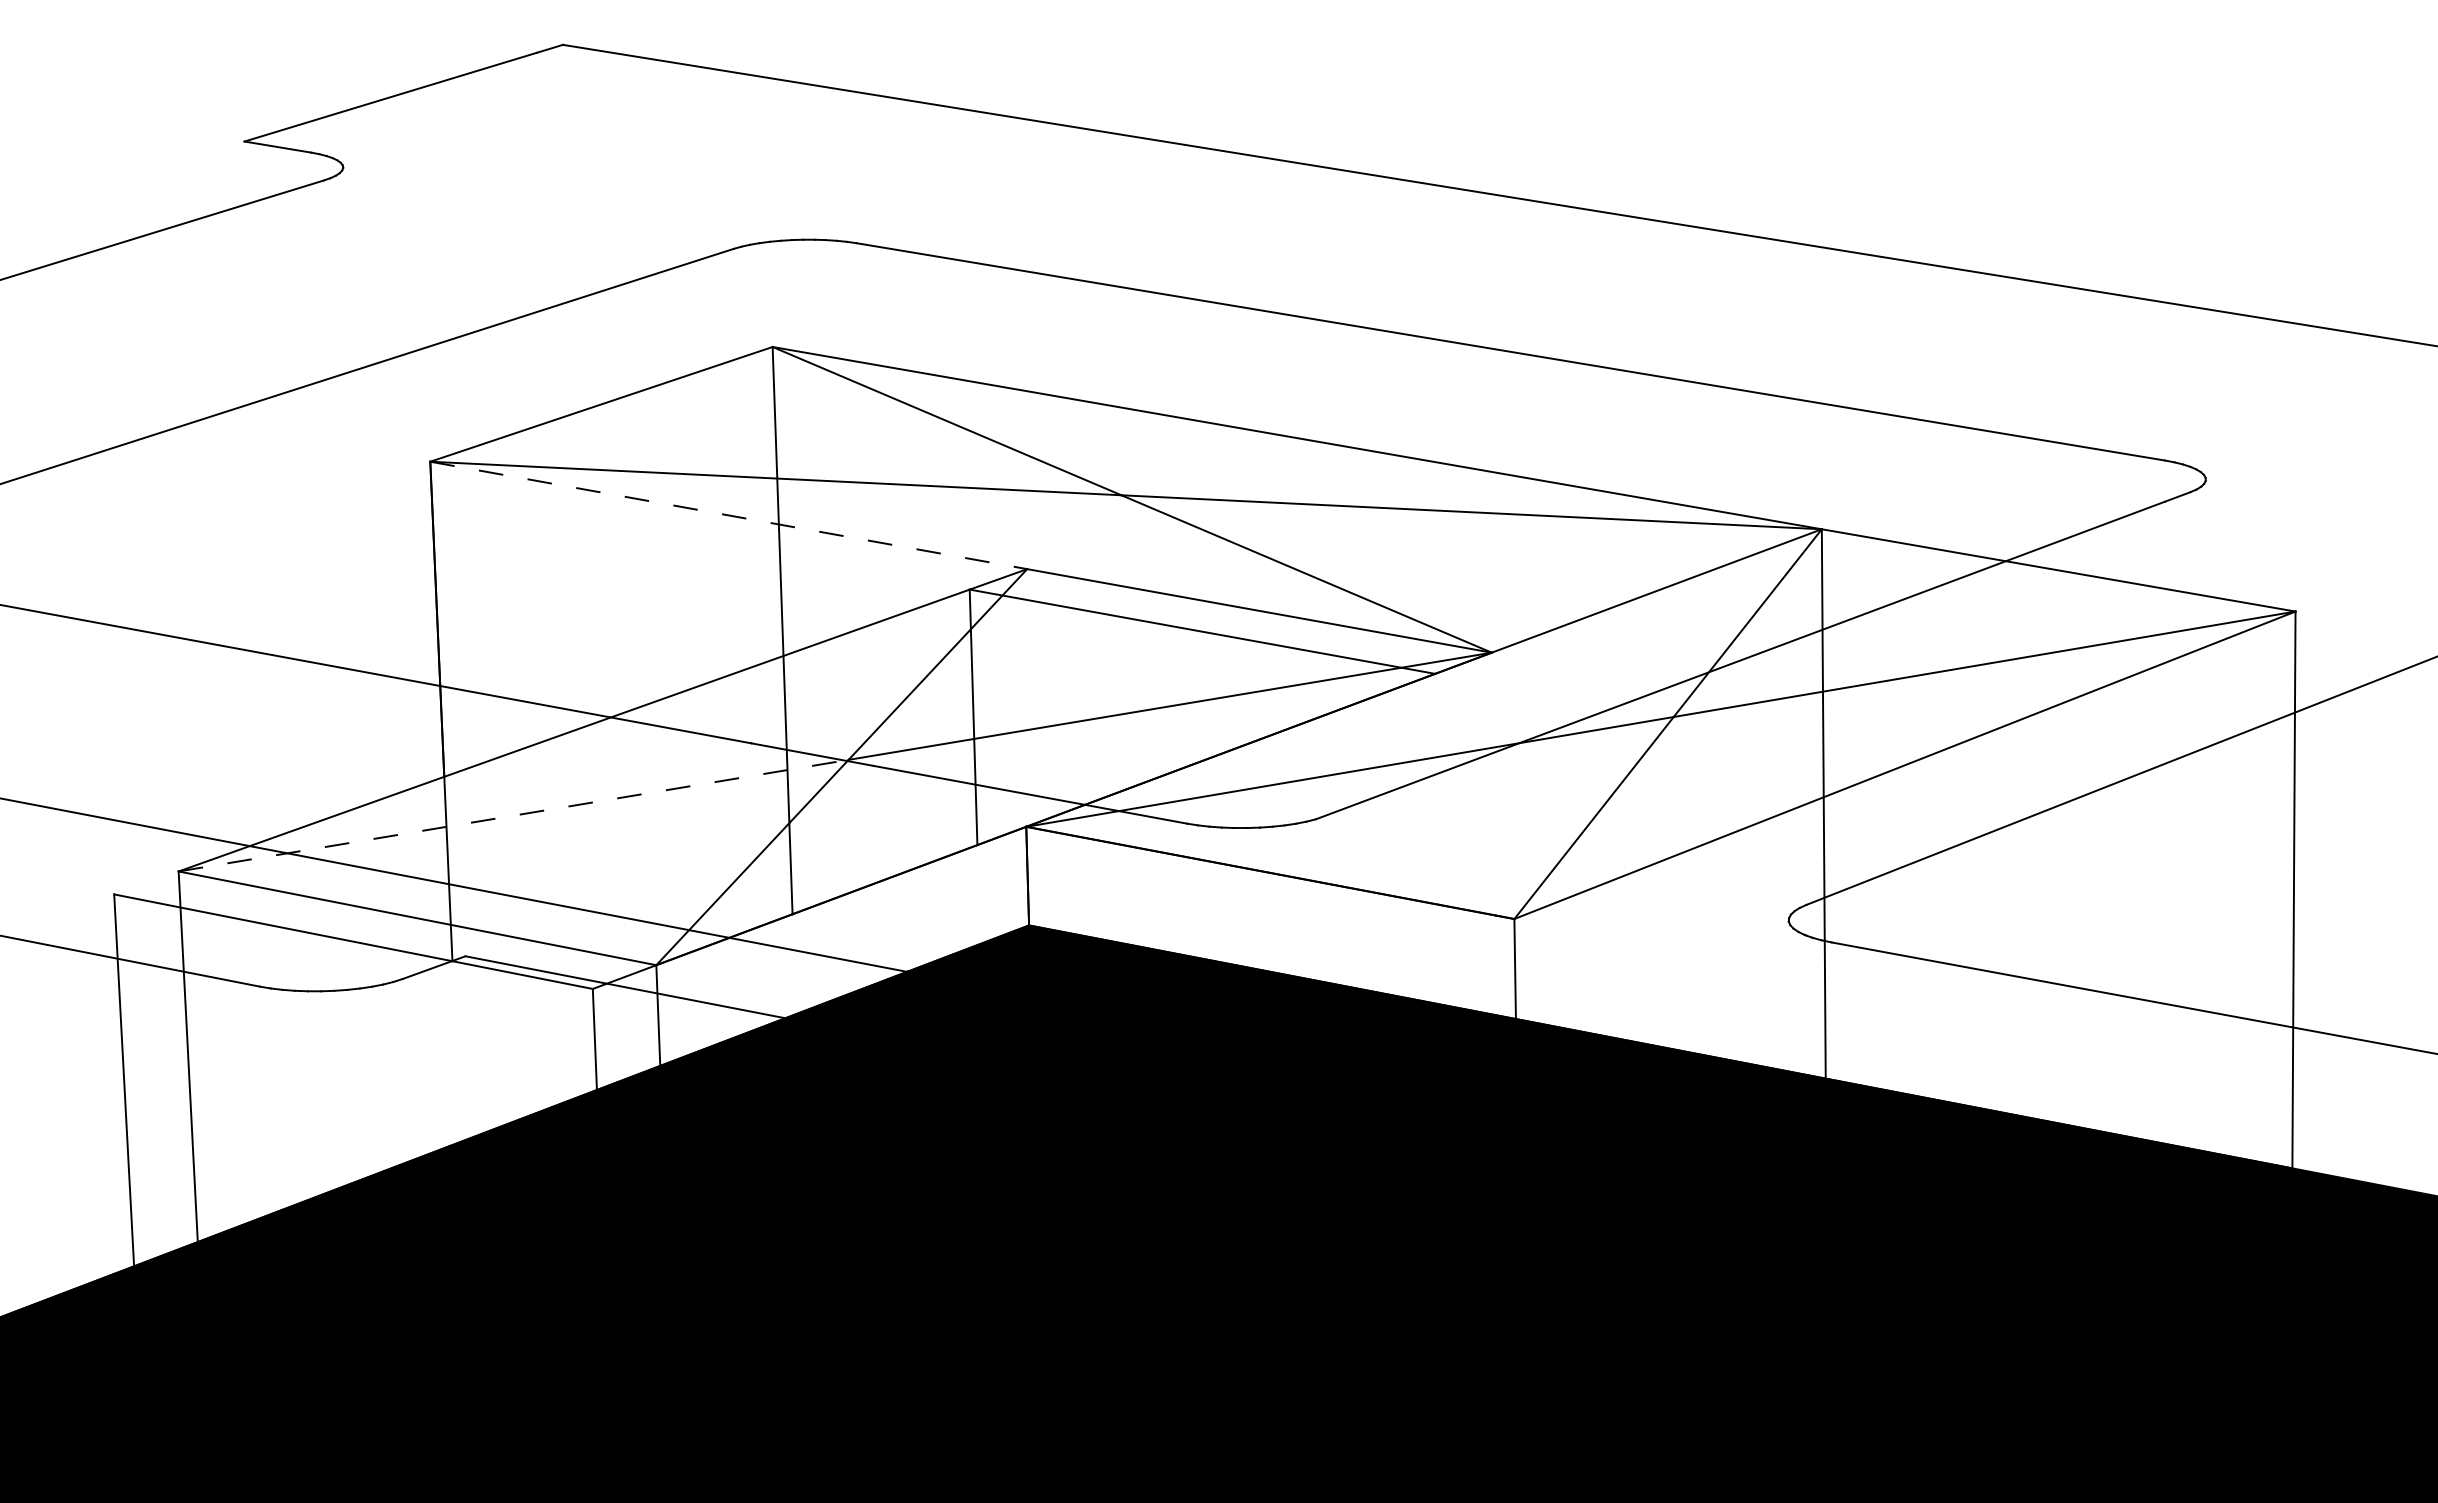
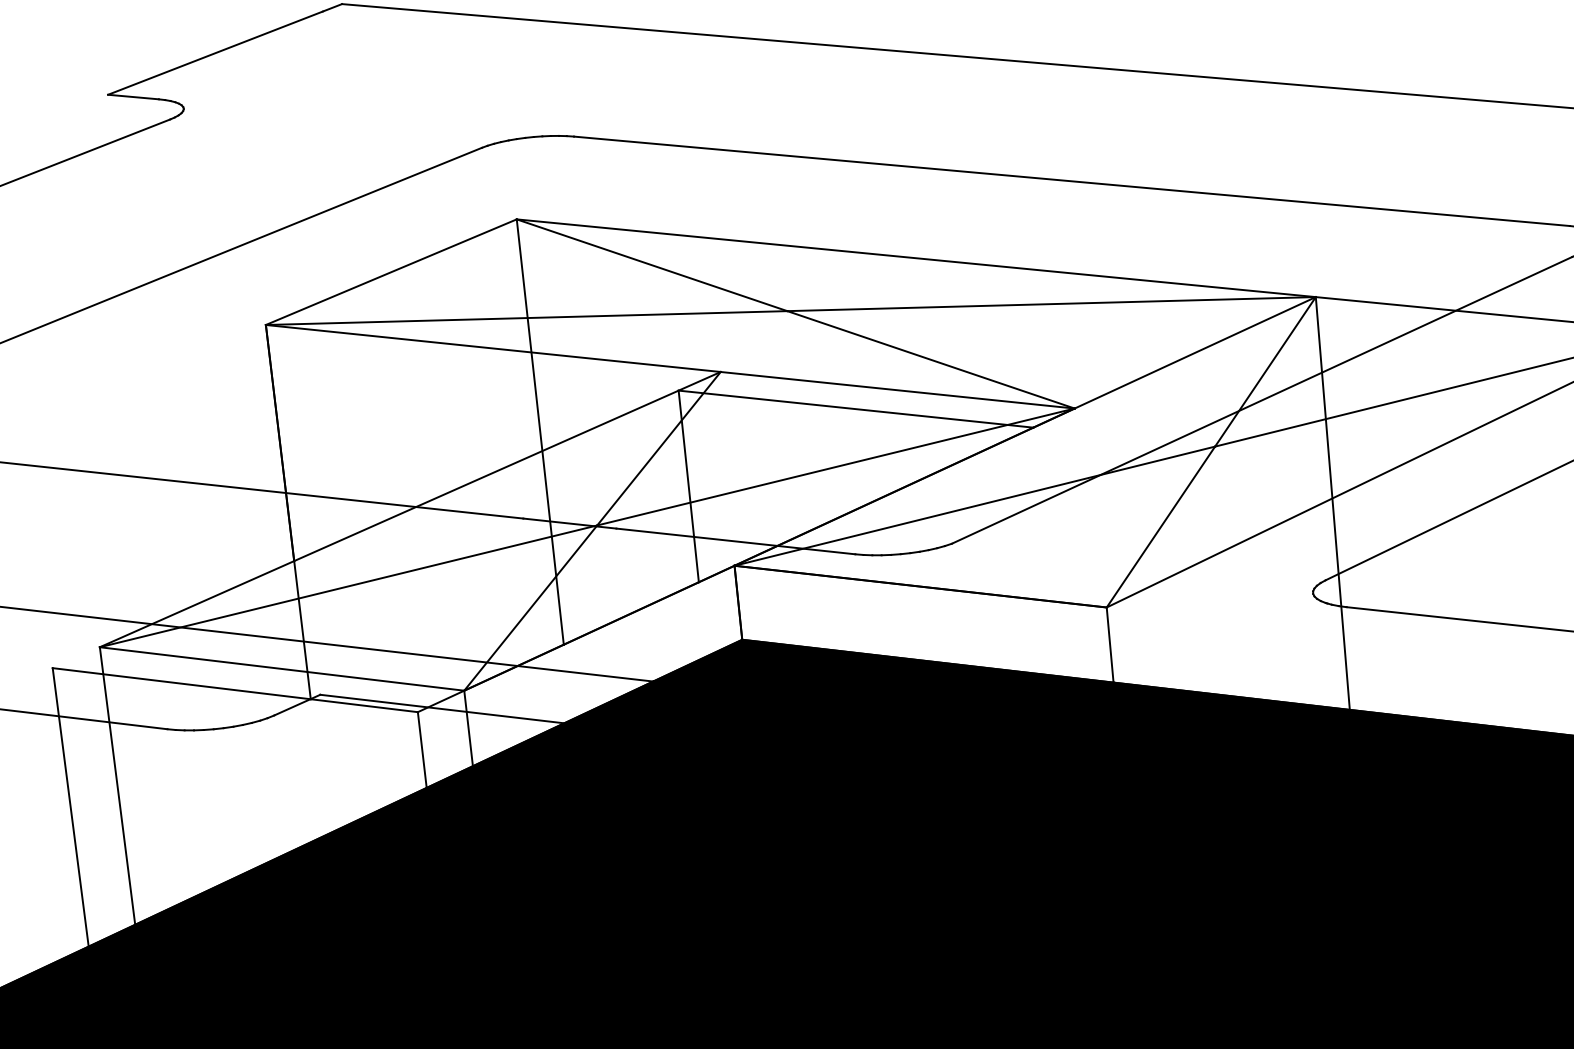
line: (729, 515) -> (493, 348), dashed -> solid
line: (513, 815) -> (348, 586), dashed -> solid

